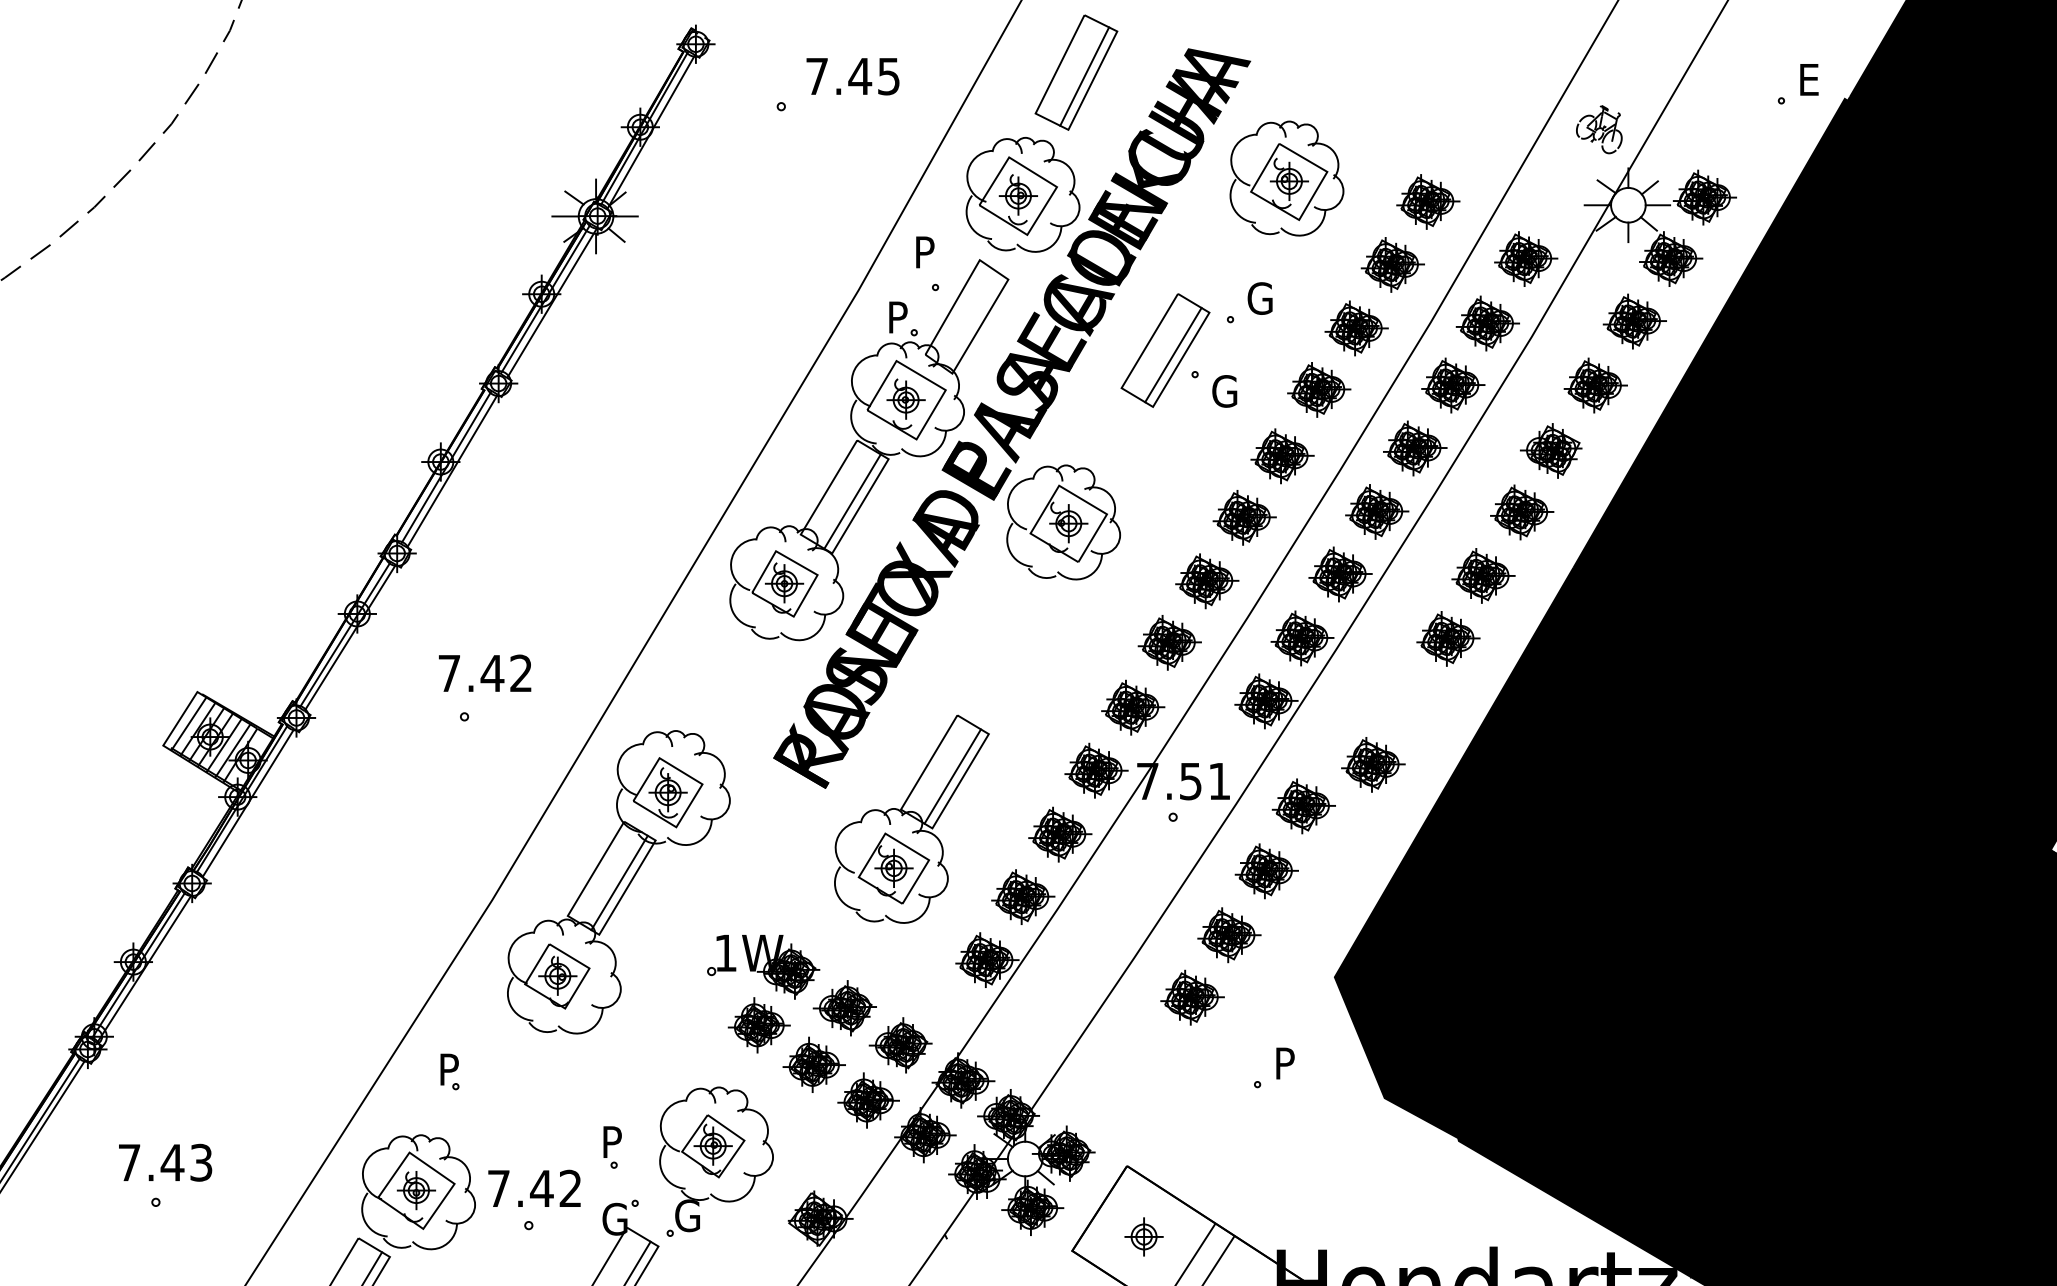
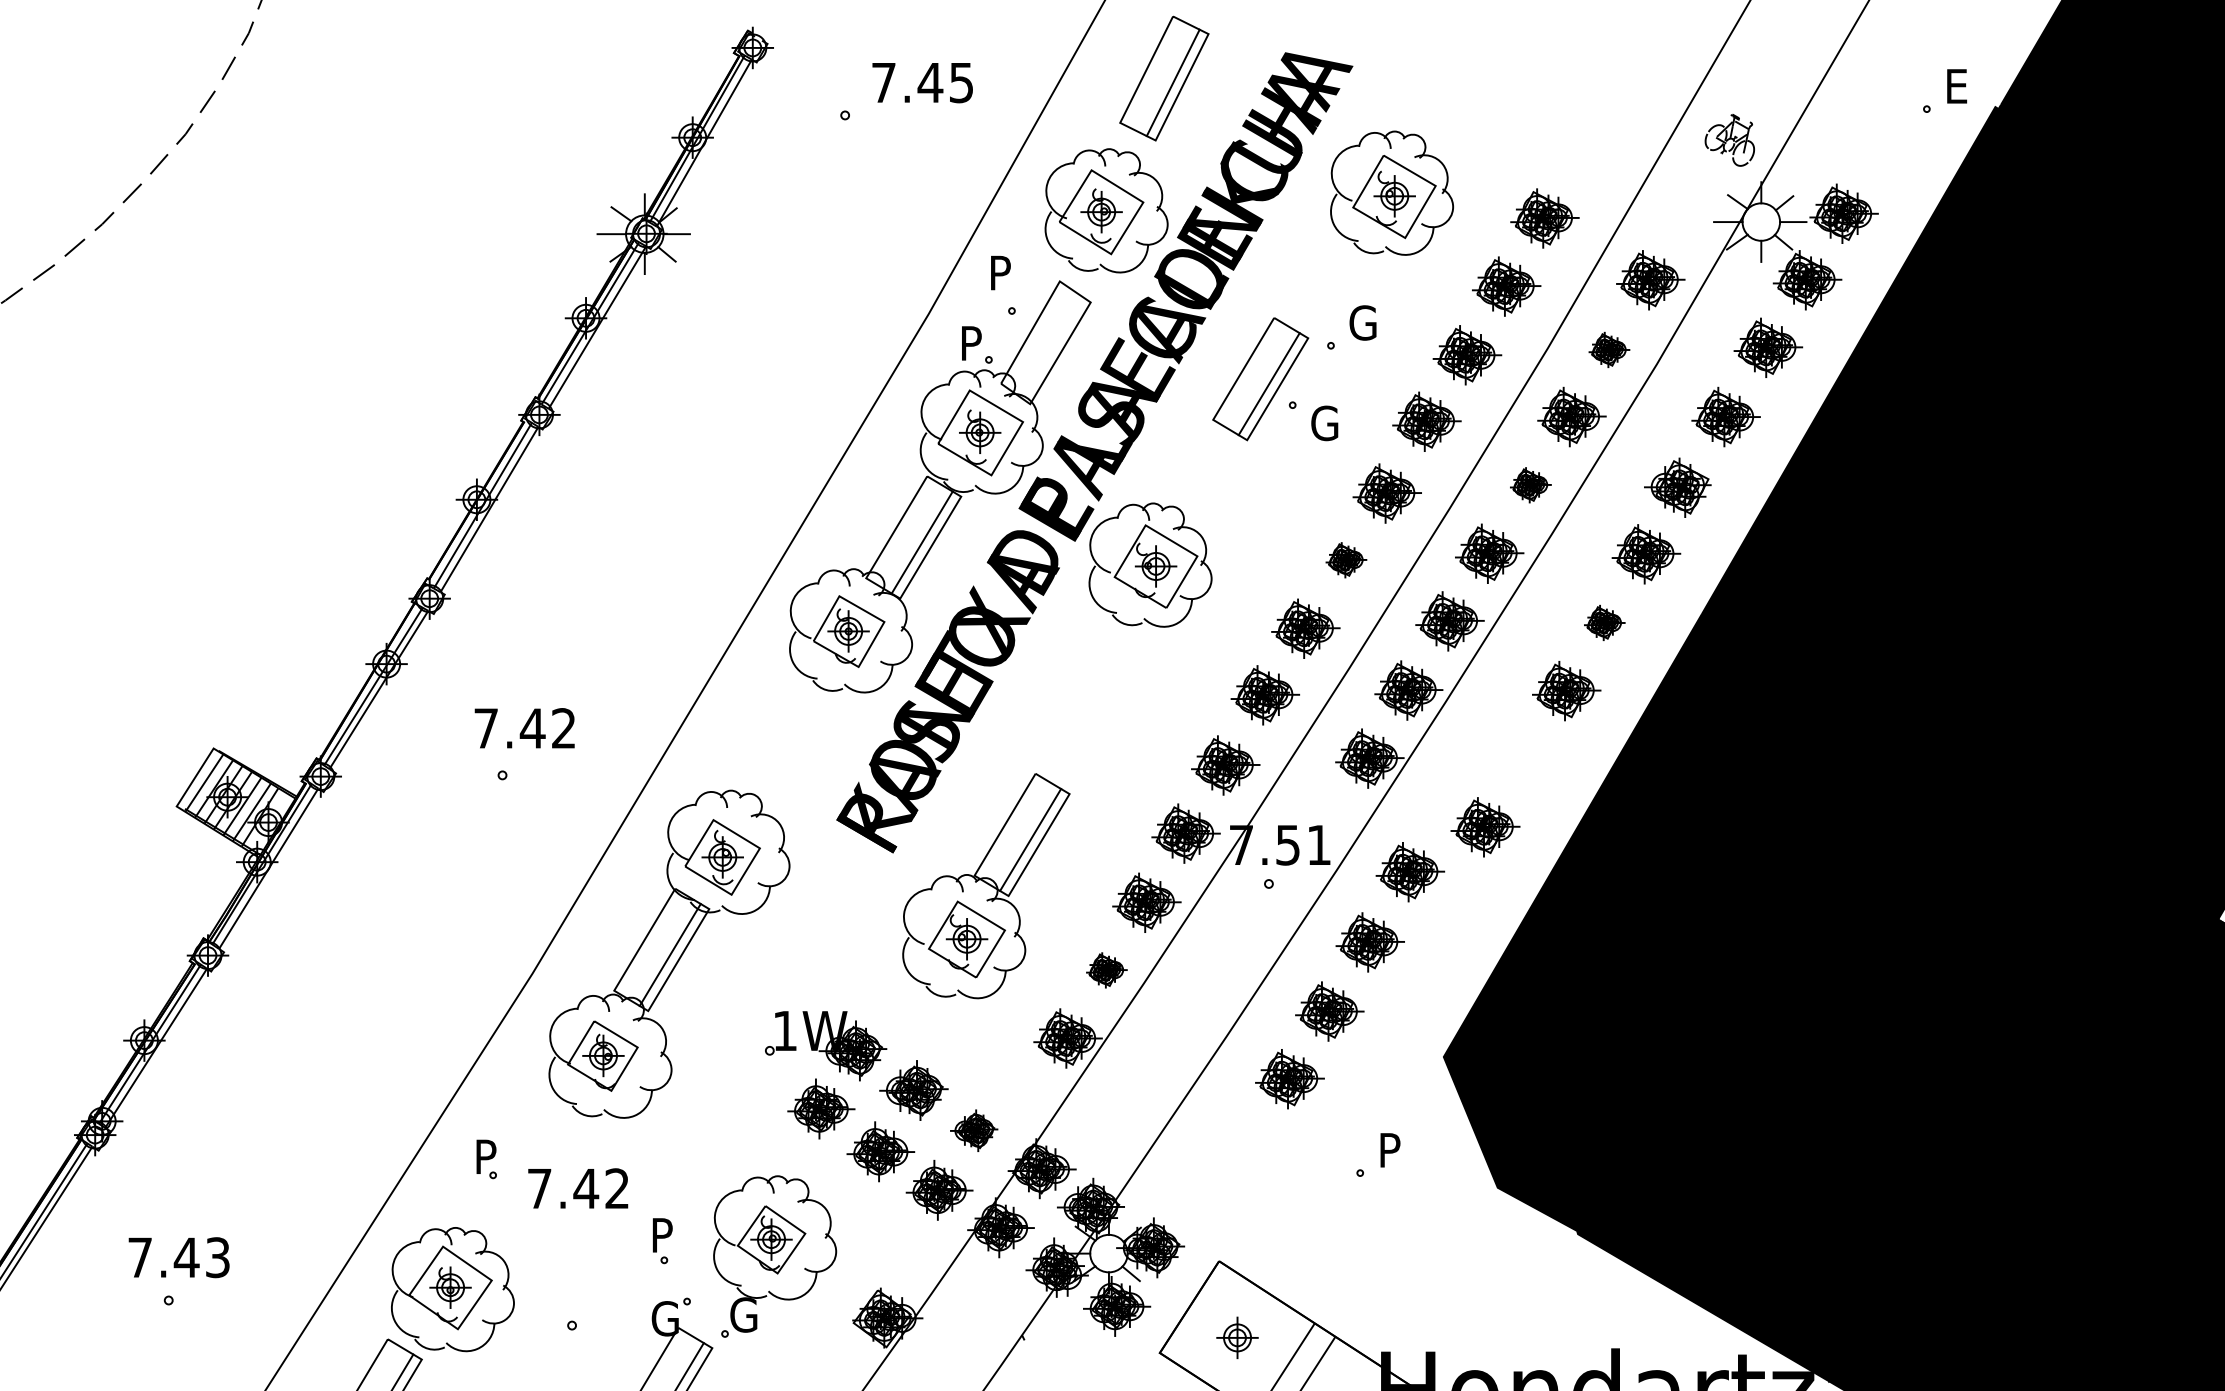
part: (1488, 323) -> (1609, 349), size x0.6
part: (1414, 448) -> (1530, 485), size x0.6
part: (1244, 518) -> (1346, 560), size x0.6
part: (1483, 575) -> (1604, 622), size x0.6
part: (1022, 897) -> (1106, 970), size x0.6
part: (899, 1045) -> (973, 1130), size x0.7
text: (534, 1188) -> (578, 1188), moved

